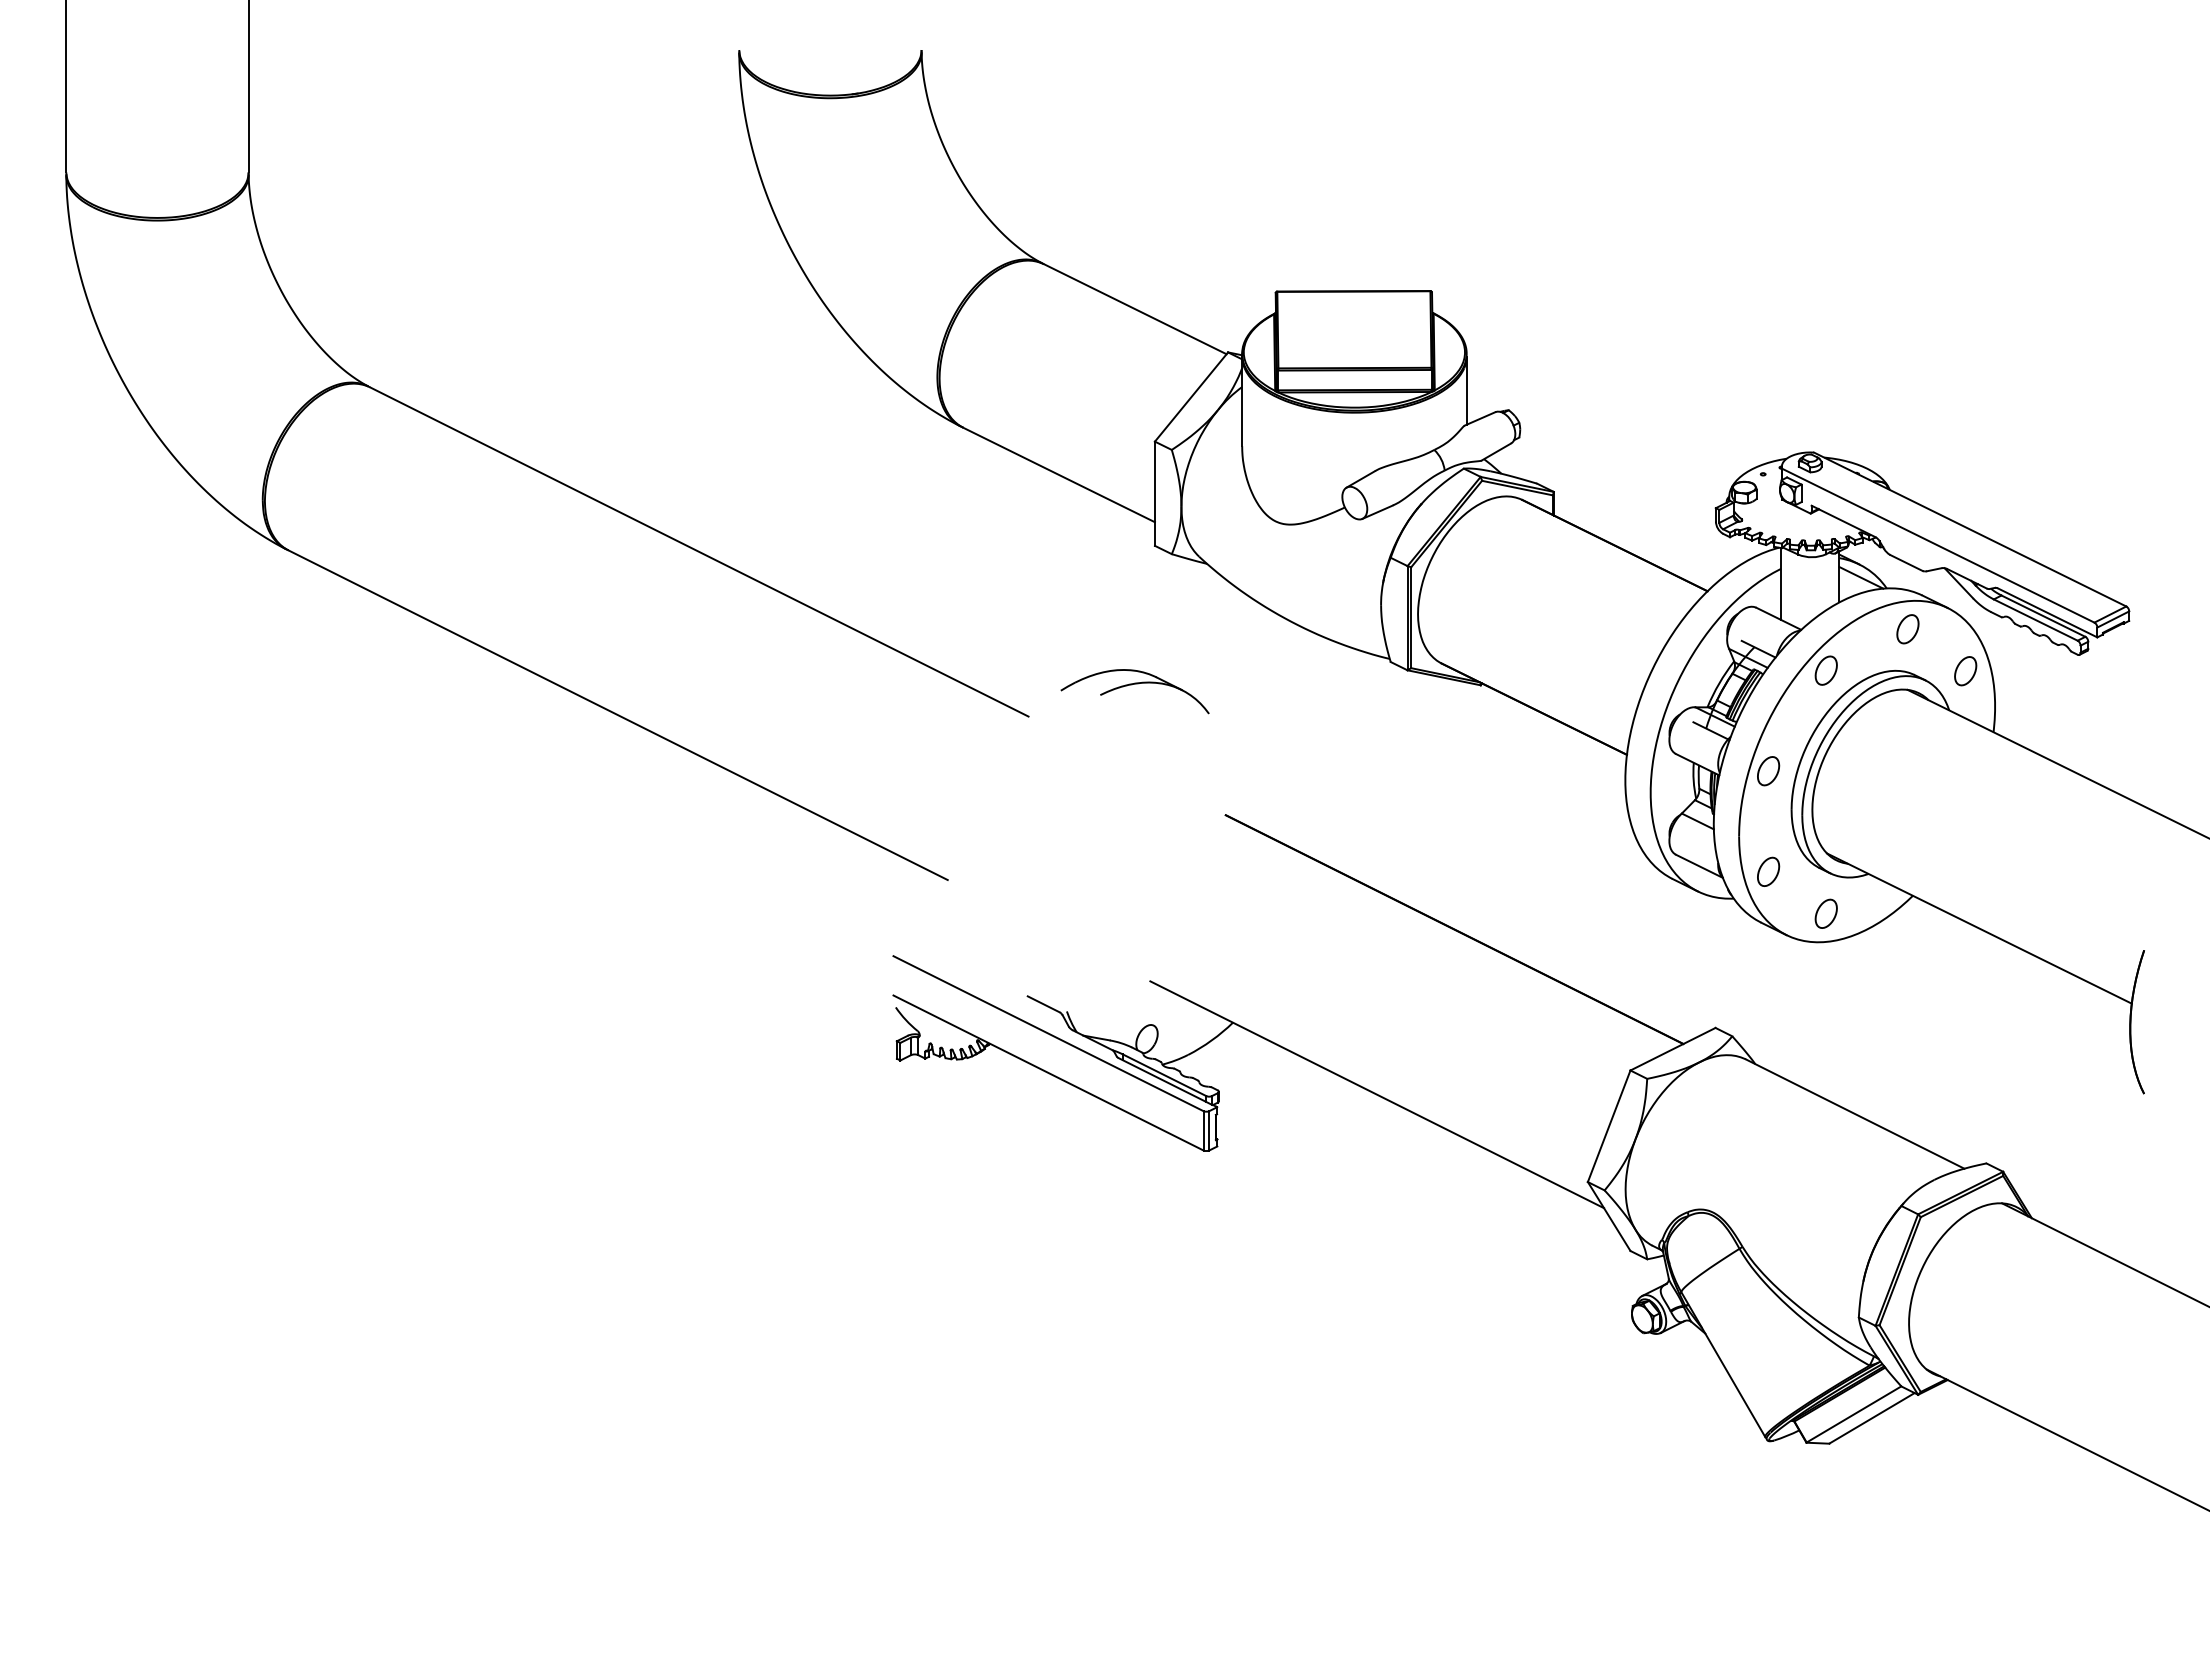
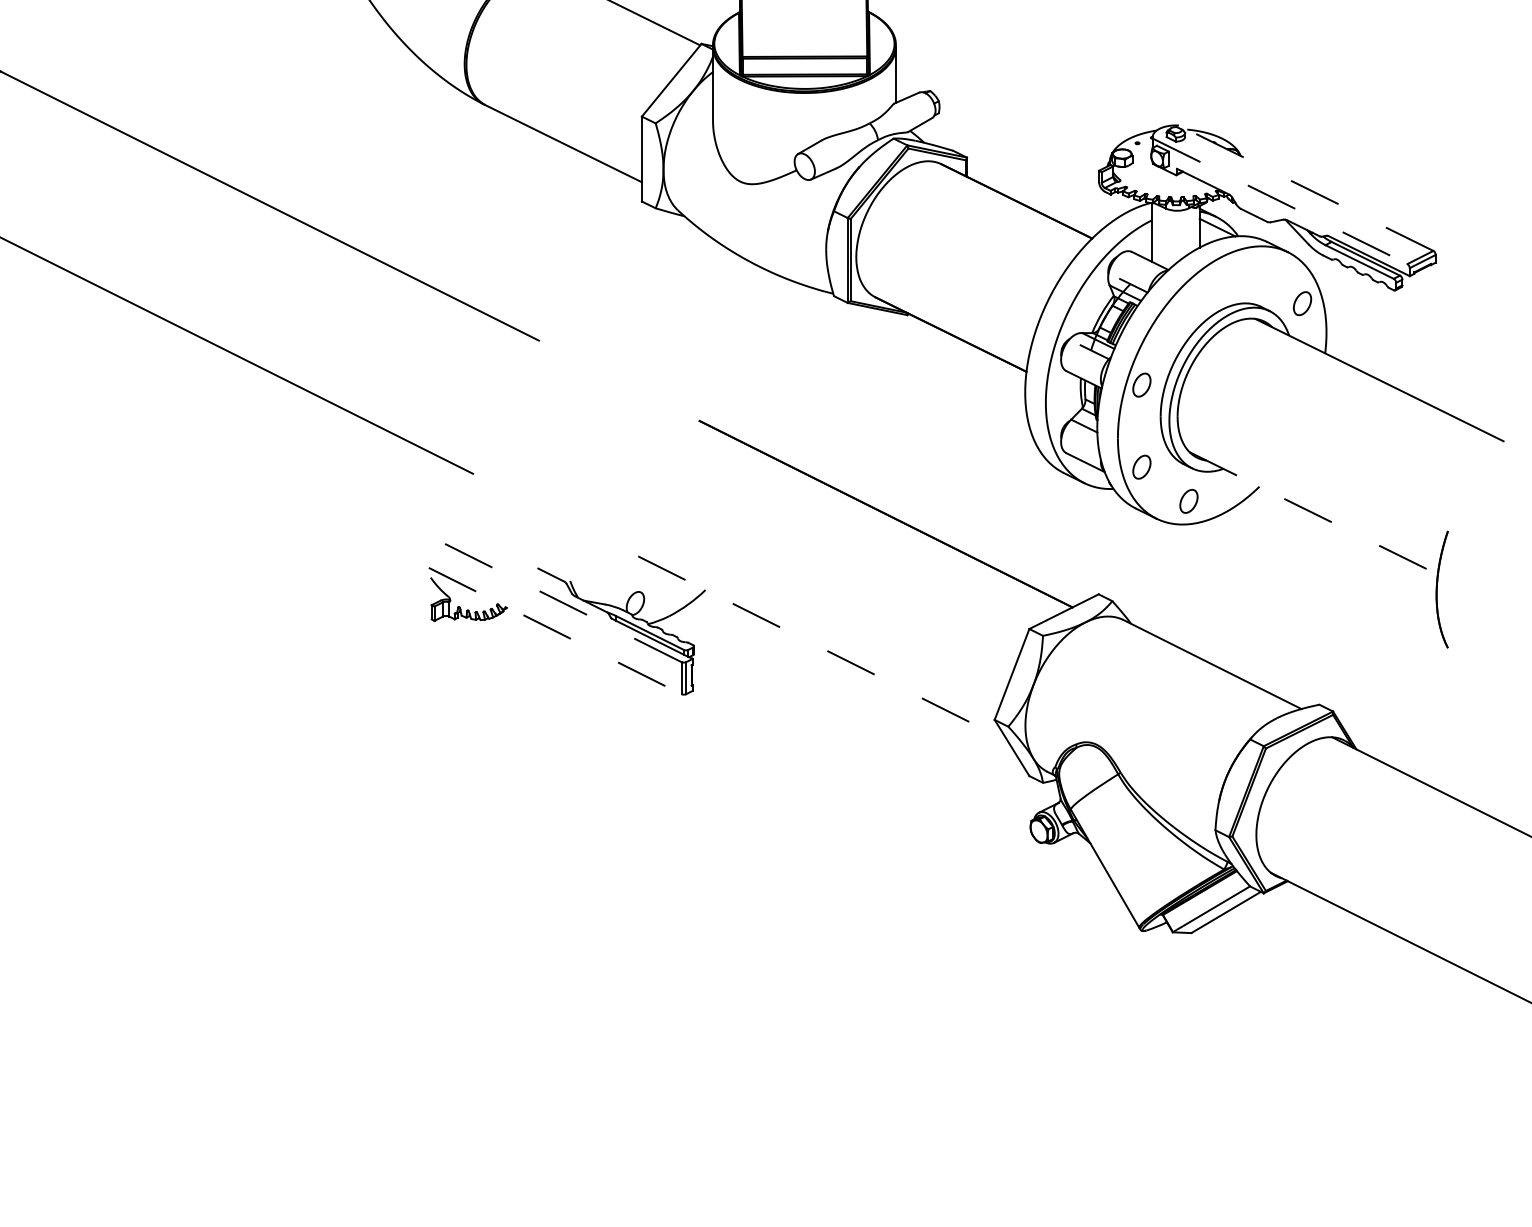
line: (1969, 529) -> (1305, 188), solid -> dashed
line: (1938, 545) -> (1280, 201), solid -> dashed
part: (1907, 629) -> (1255, 269), removed
part: (1825, 670) -> (1188, 303), removed
part: (1132, 685) -> (623, 315), removed
line: (1979, 928) -> (1313, 513), solid -> dashed
line: (1048, 1033) -> (555, 598), solid -> dashed
line: (1048, 1073) -> (555, 631), solid -> dashed
line: (1377, 1094) -> (823, 648), solid -> dashed

